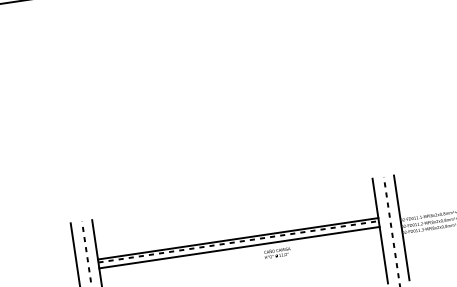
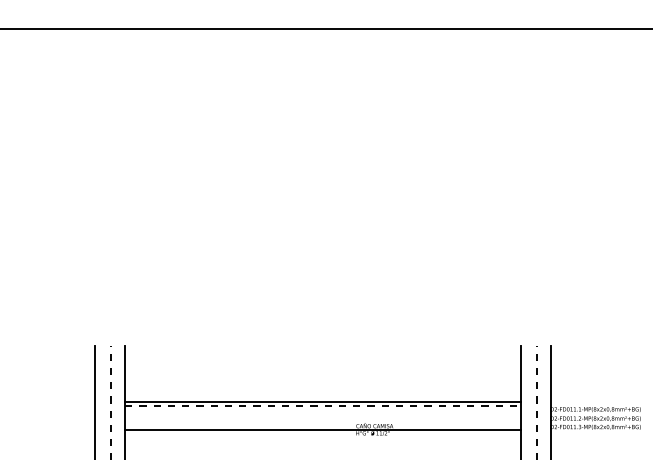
line: (239, 247) -> (322, 430), moved

